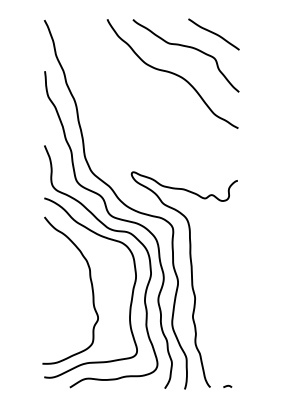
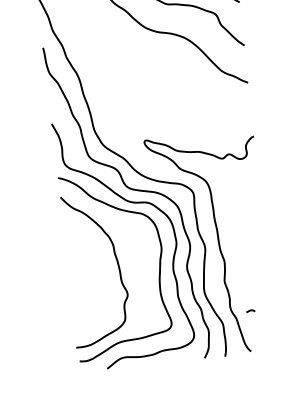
curve: (227, 385) -> (250, 310), moved

